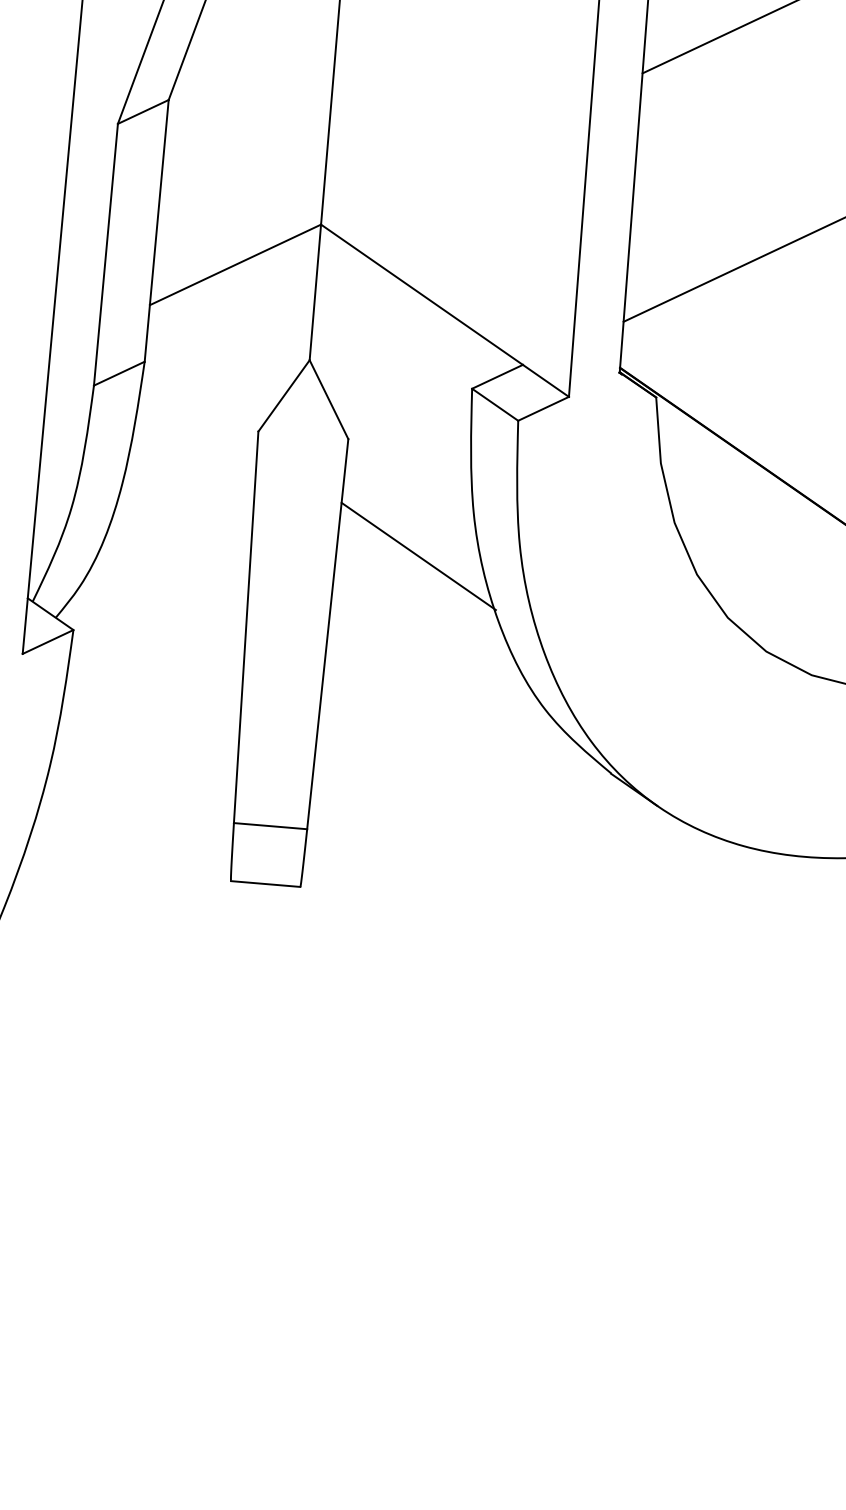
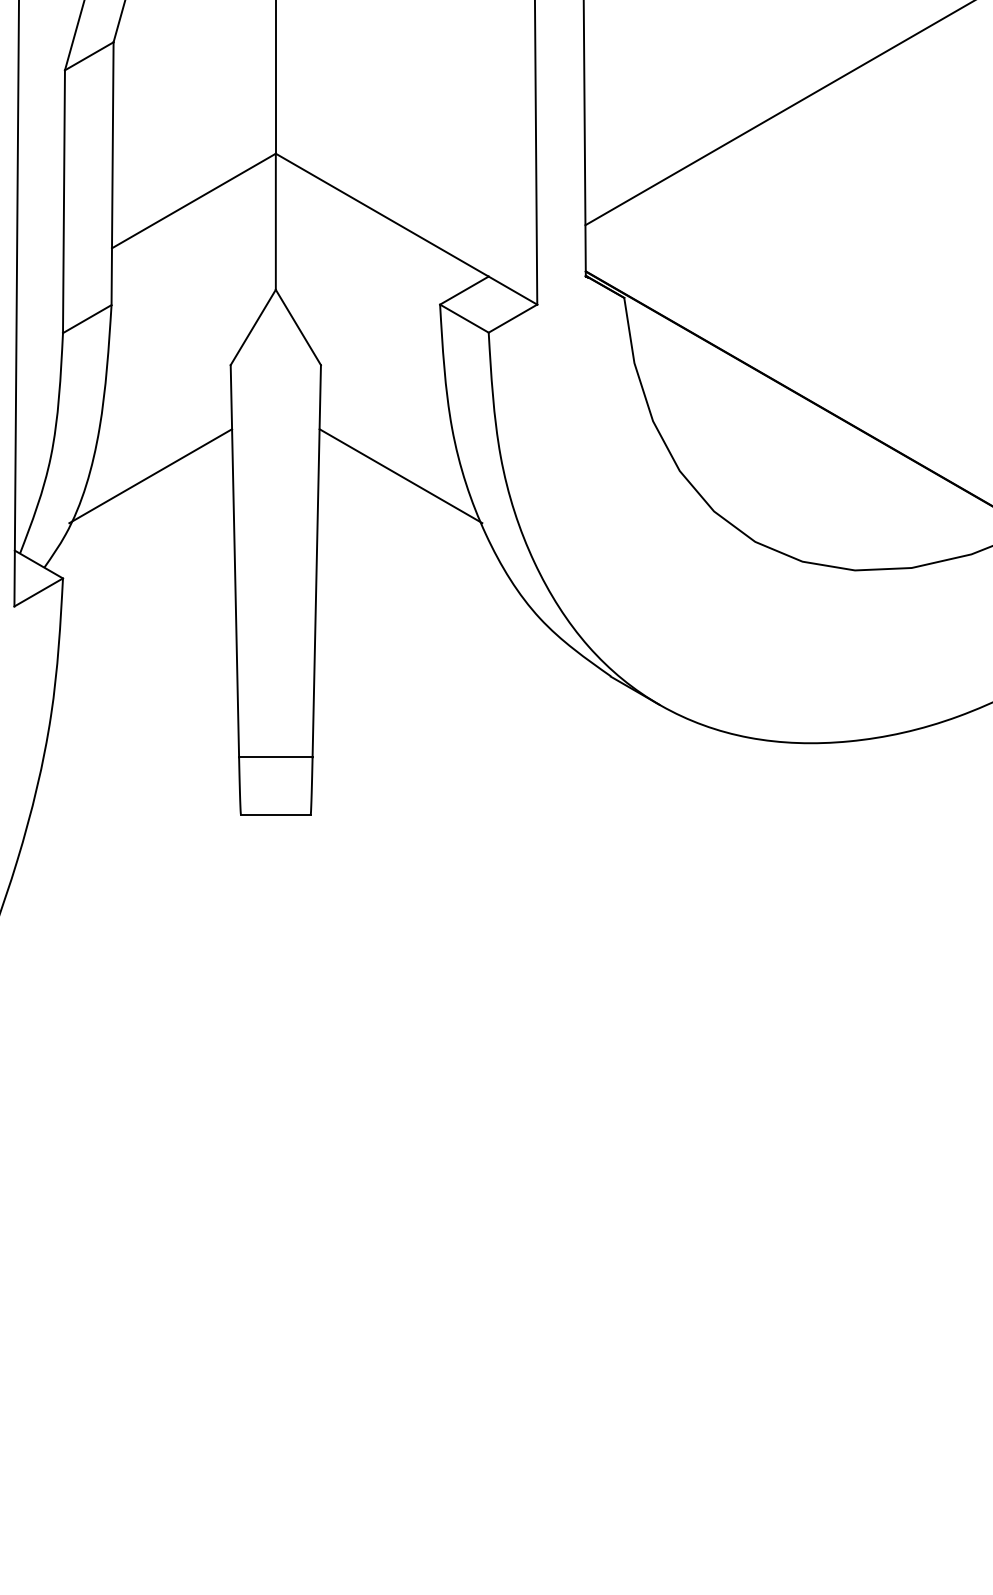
line: (169, 535) -> (150, 476), added

